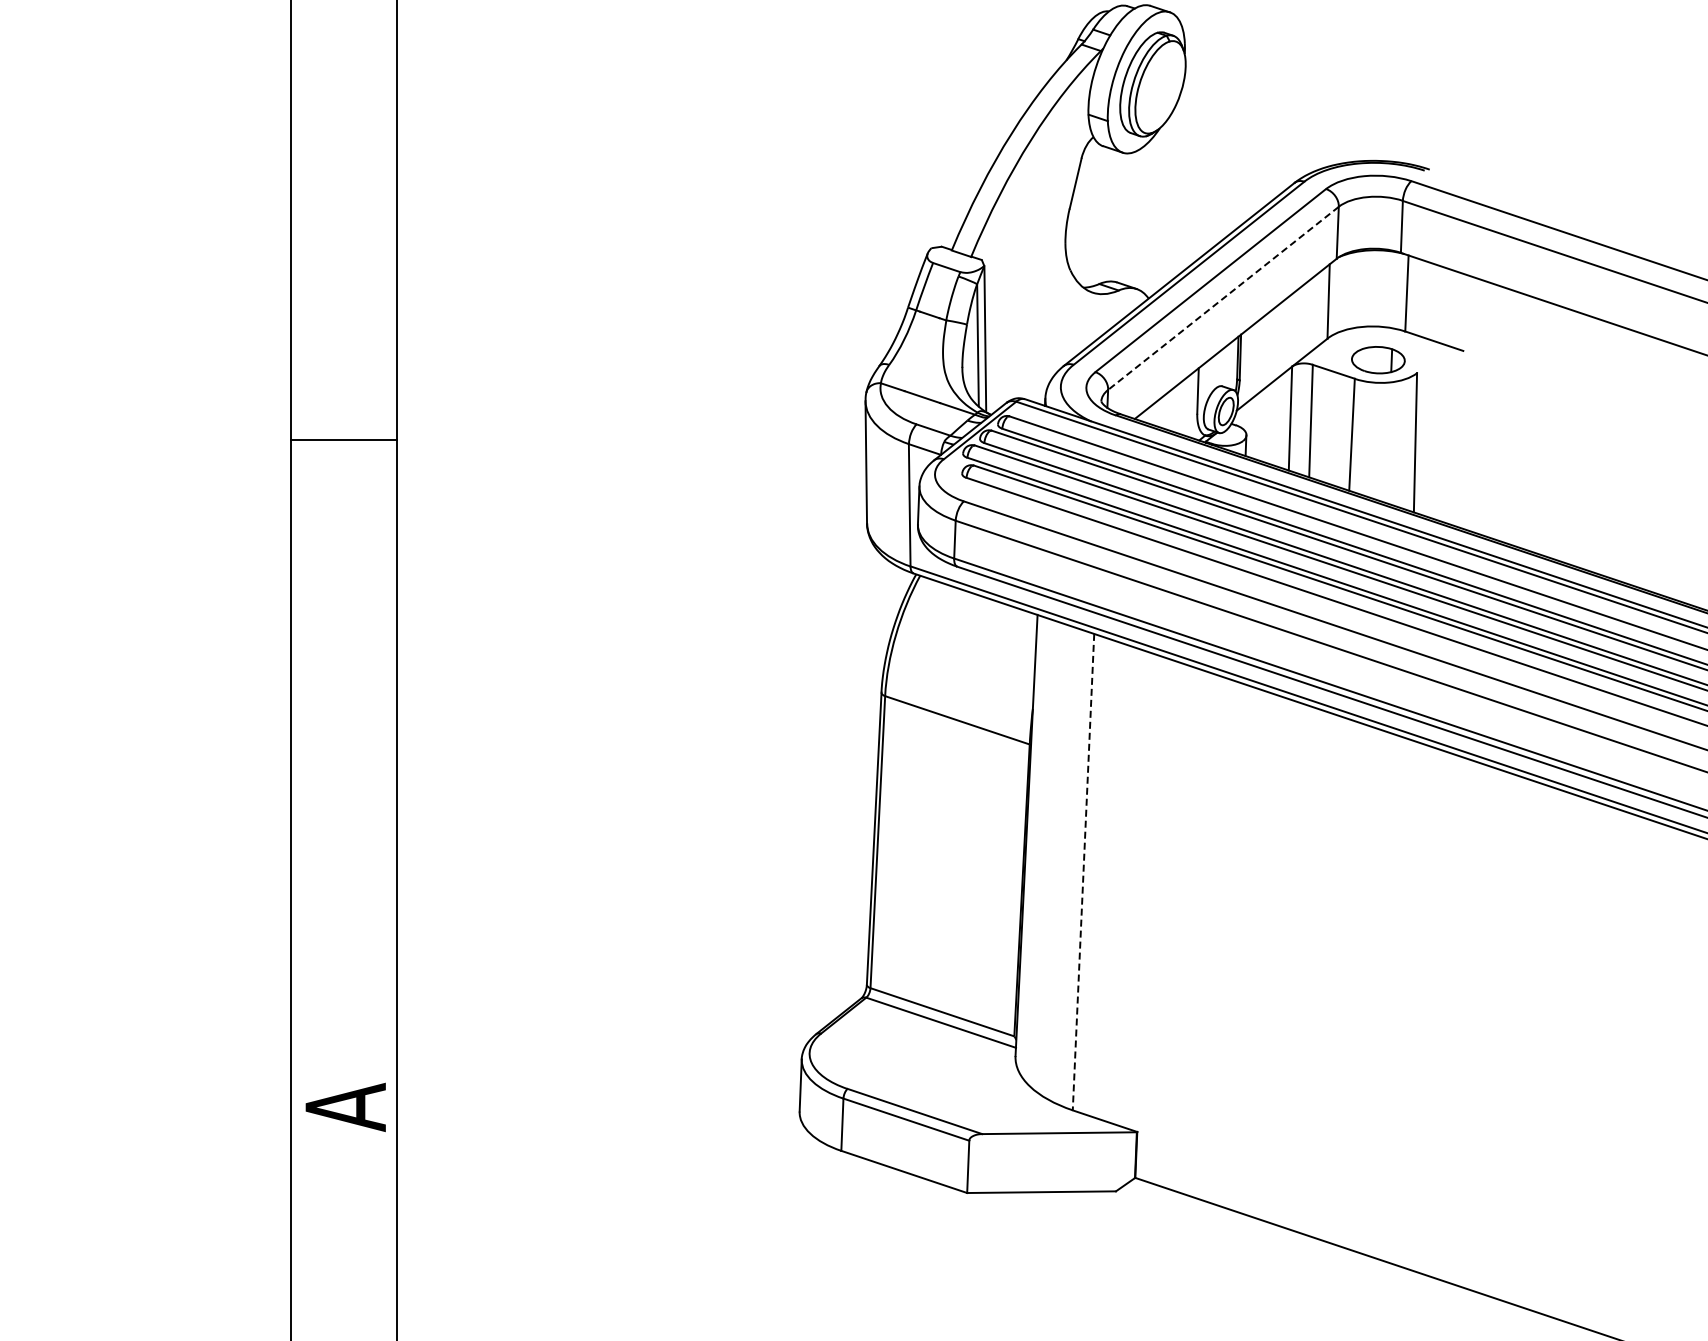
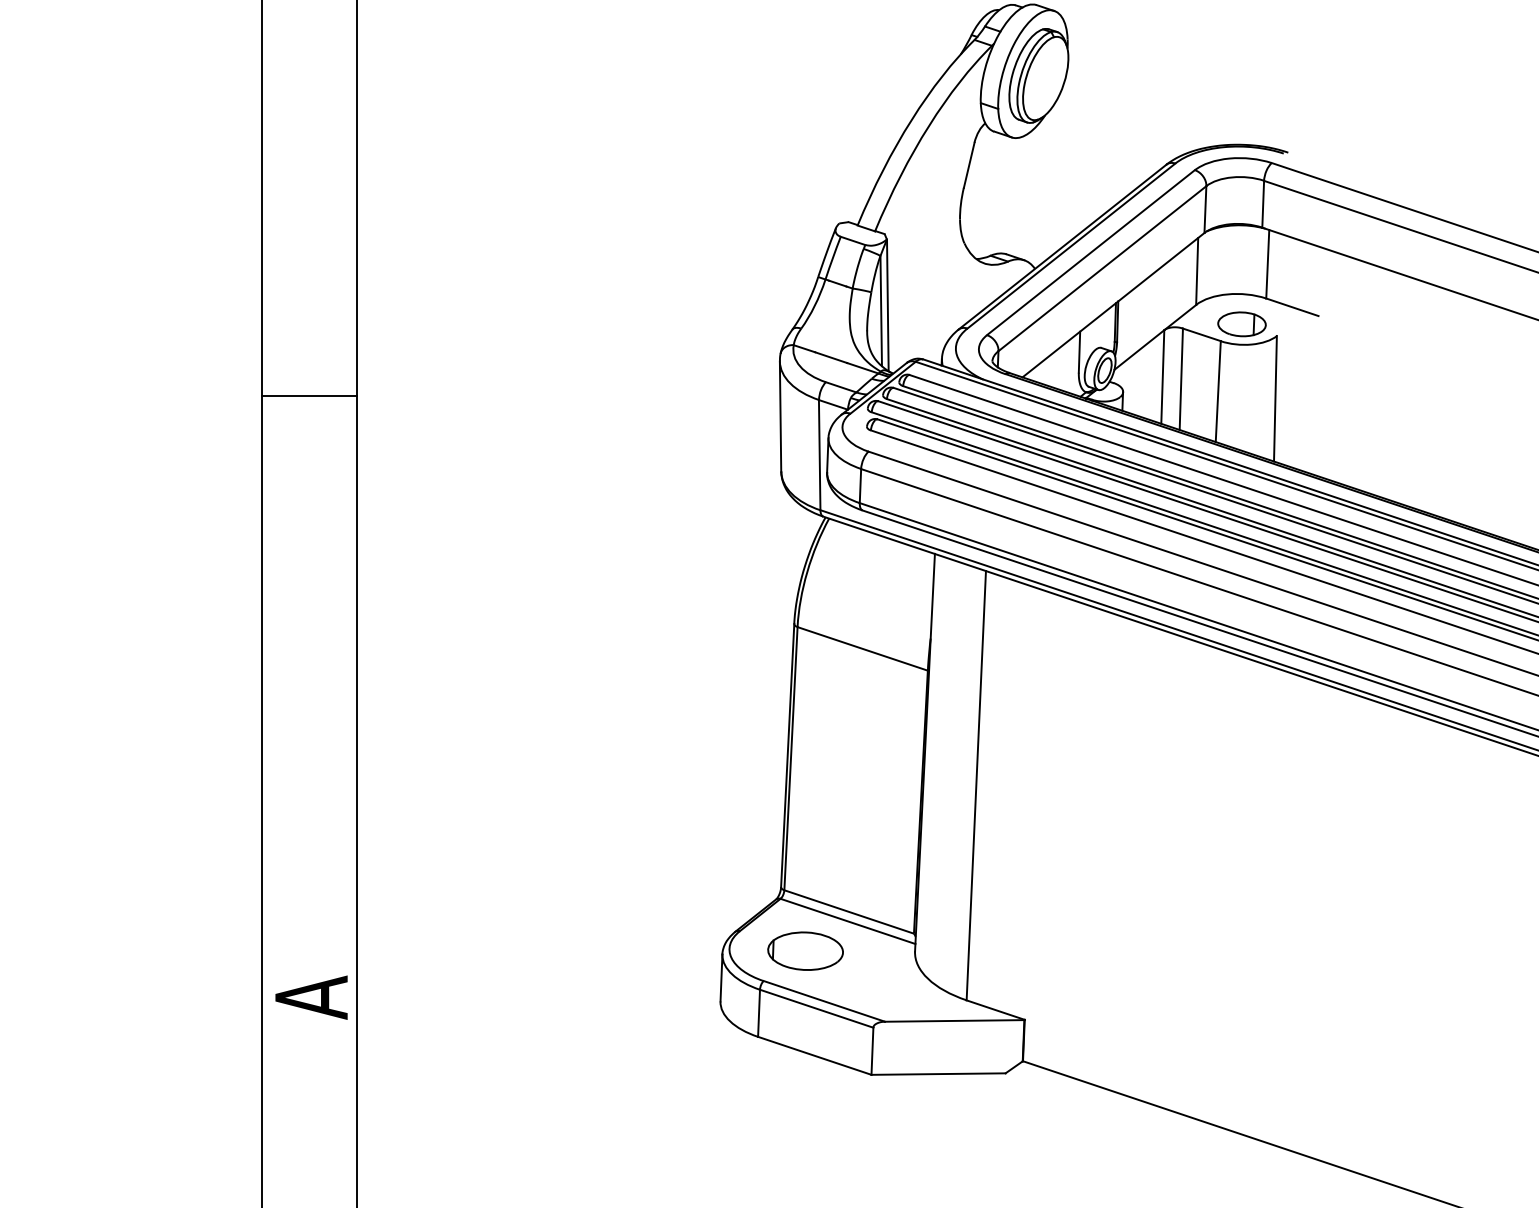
line: (1223, 298) -> (1102, 268), dashed -> solid
line: (1083, 872) -> (976, 786), dashed -> solid
part: (893, 1055) -> (805, 950), added

